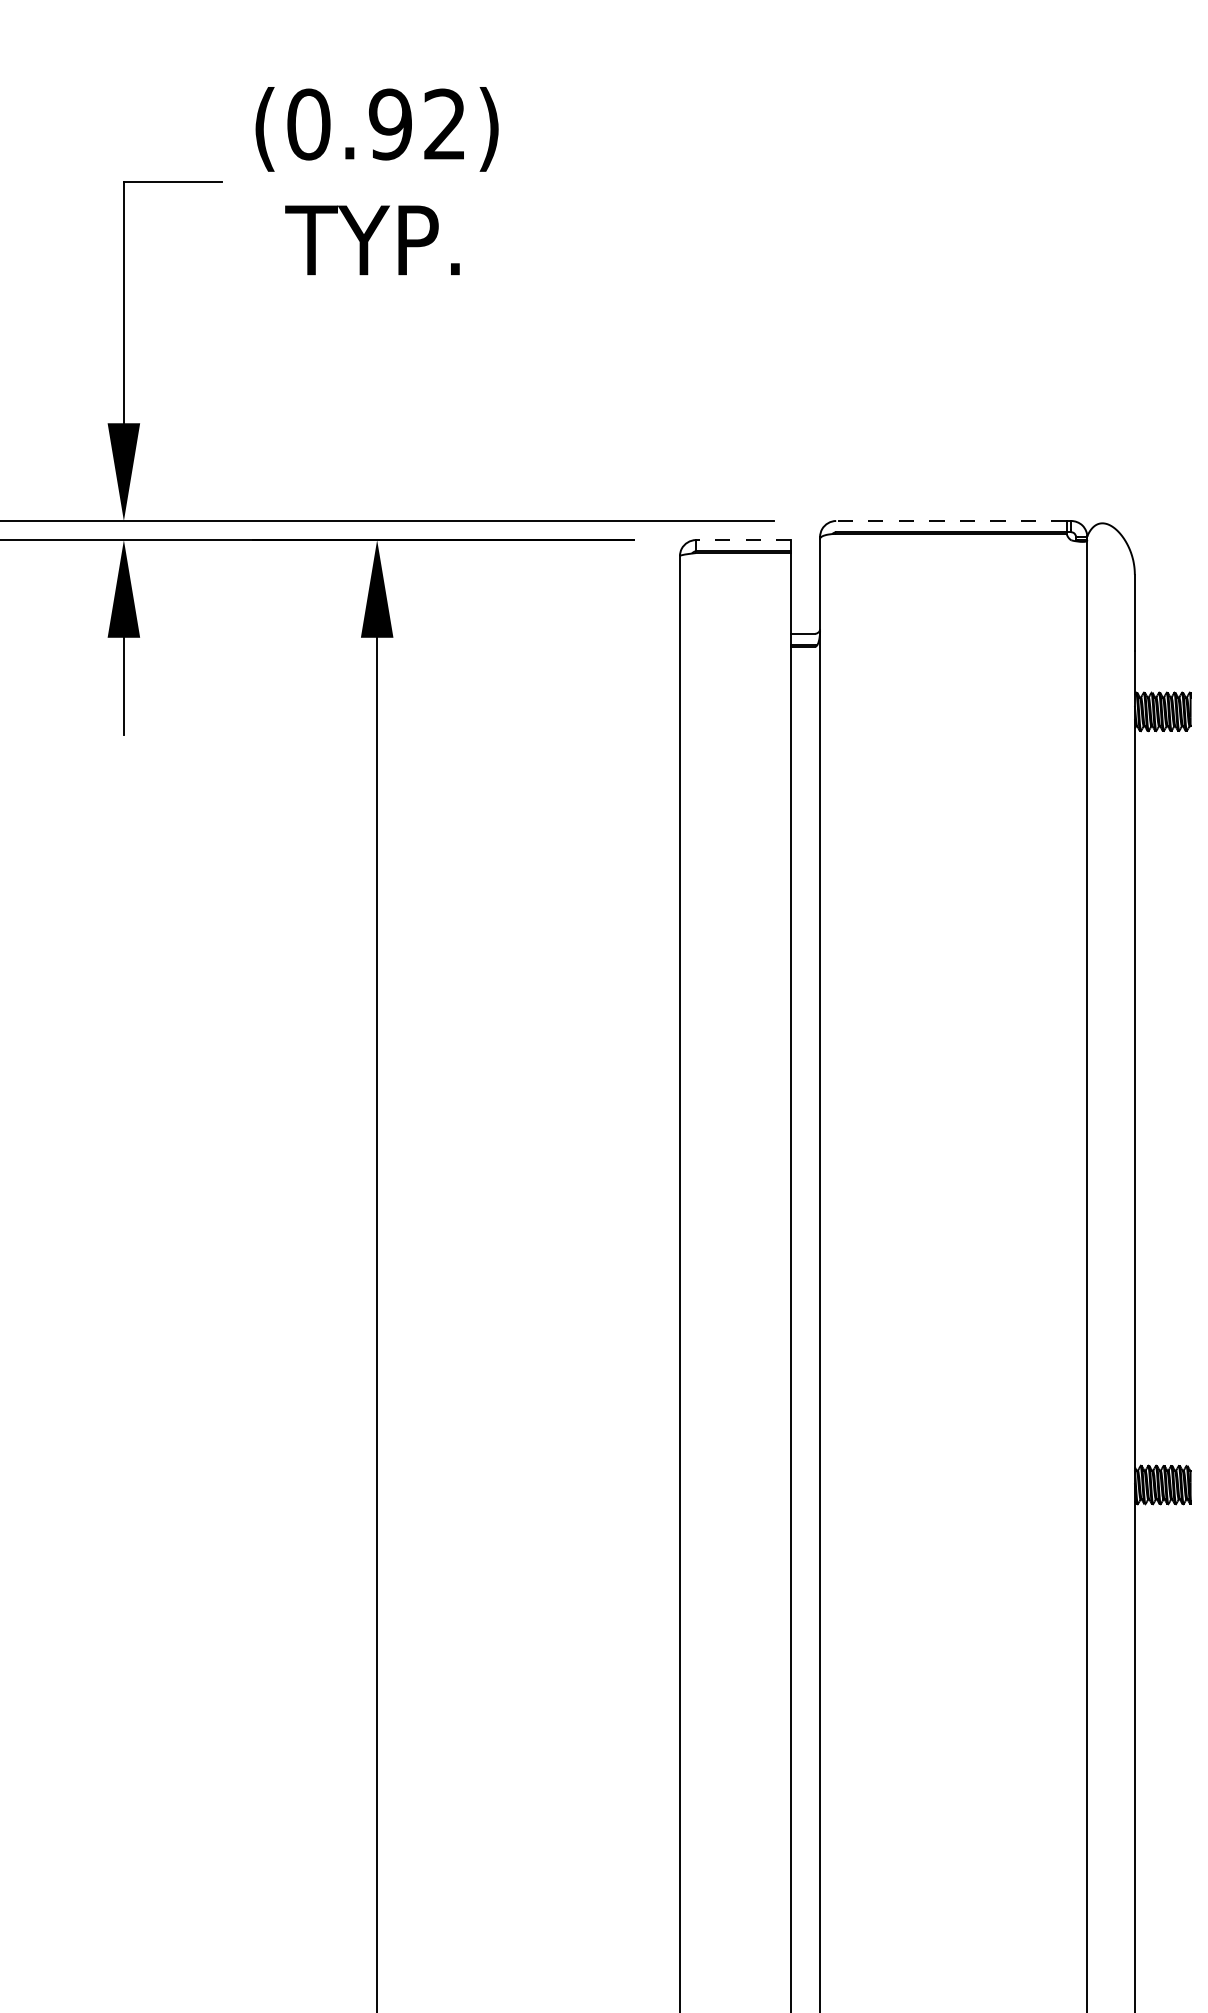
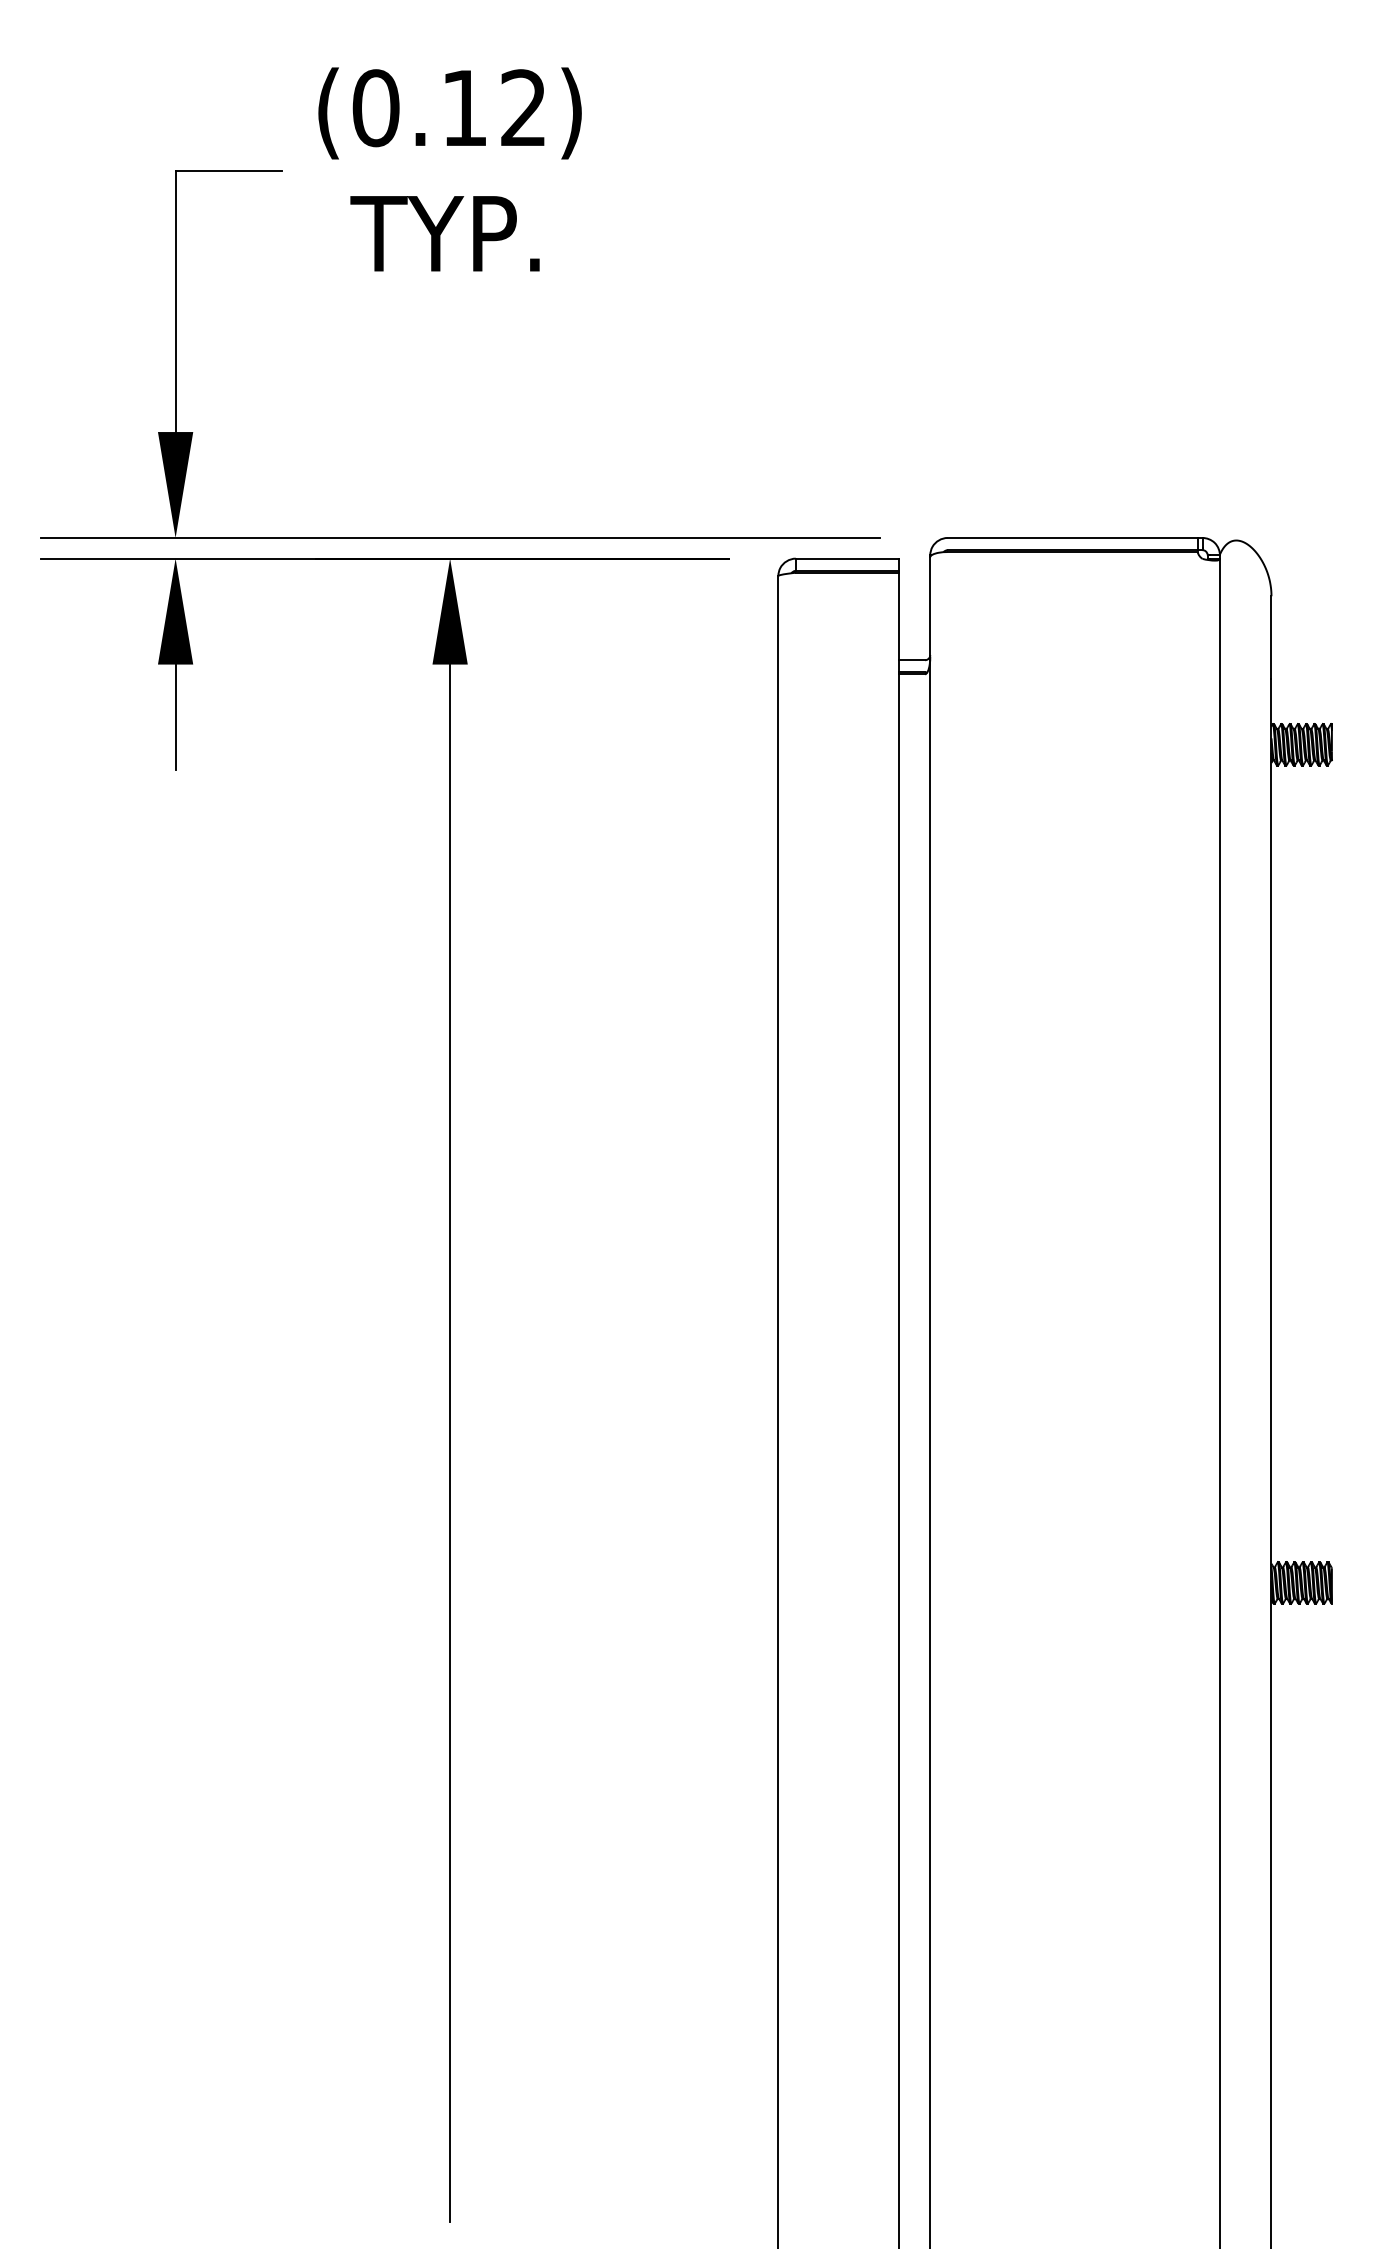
text: (390, 124) -> (464, 108), (0.92) -> (0.12)
line: (951, 520) -> (1072, 537), dashed -> solid
line: (743, 539) -> (847, 558), dashed -> solid

